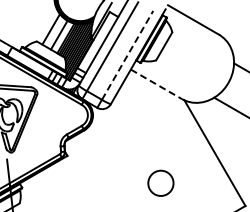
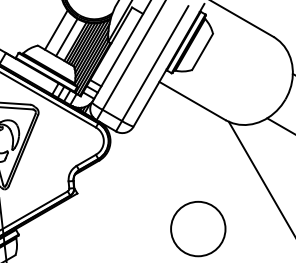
line: (127, 54) -> (155, 62), dashed -> solid
line: (156, 84) -> (192, 101), dashed -> solid
circle: (160, 183) -> (197, 229), size x1.67

